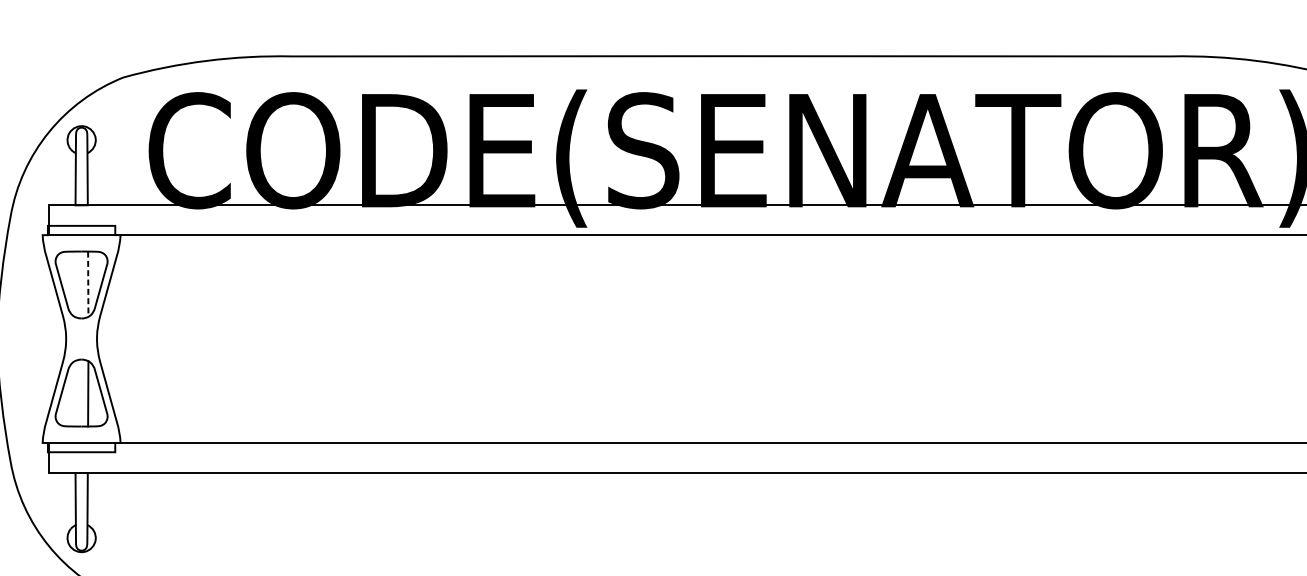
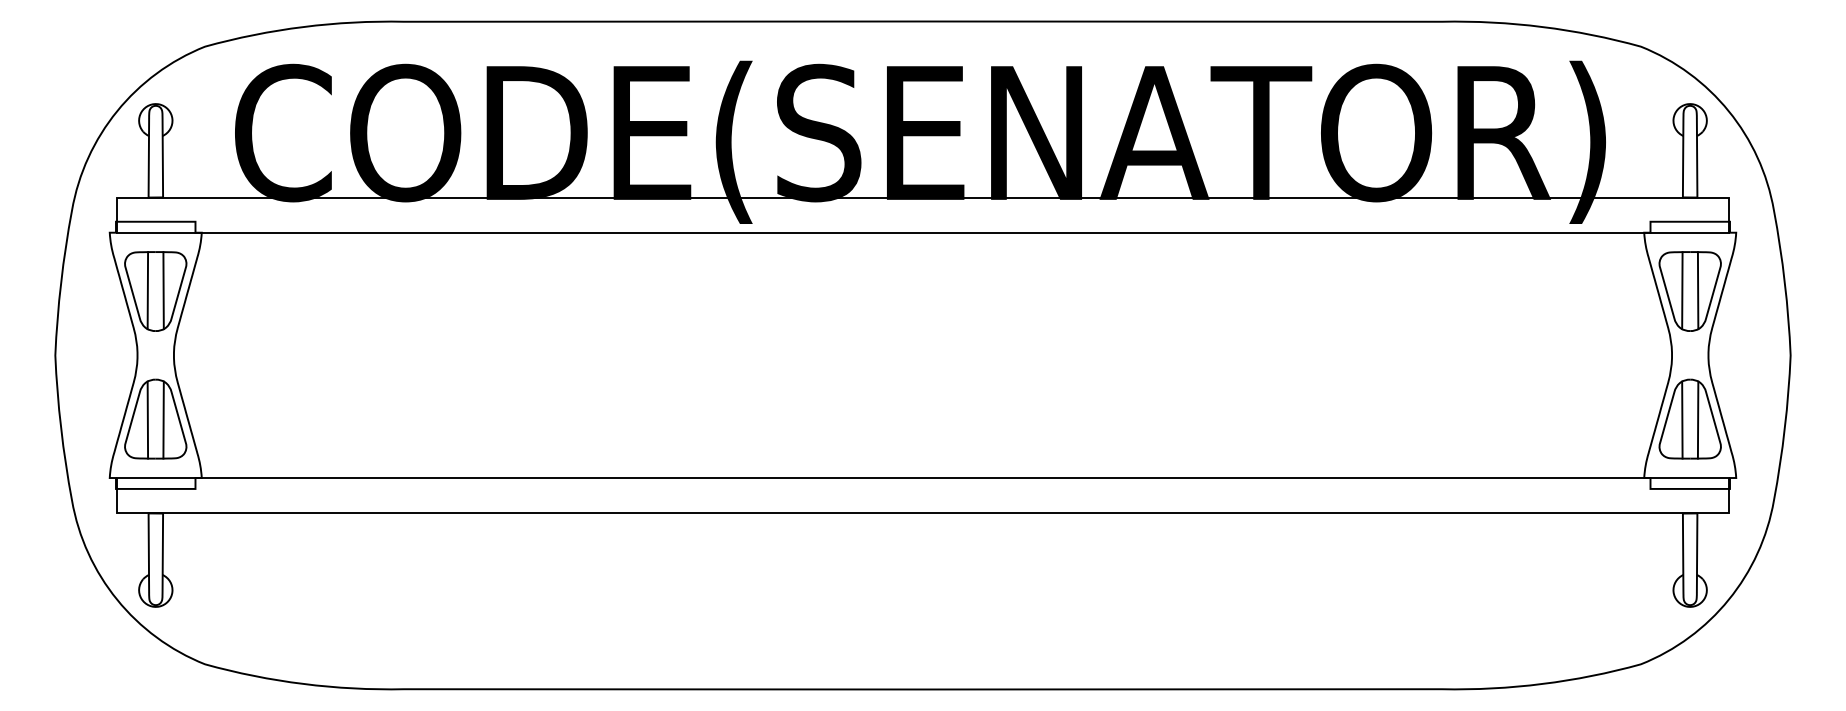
line: (74, 284) -> (147, 290), added
line: (88, 284) -> (163, 291), dashed -> solid
line: (74, 393) -> (147, 419), added

